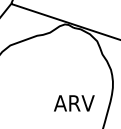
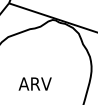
text: (73, 102) -> (34, 83), moved

